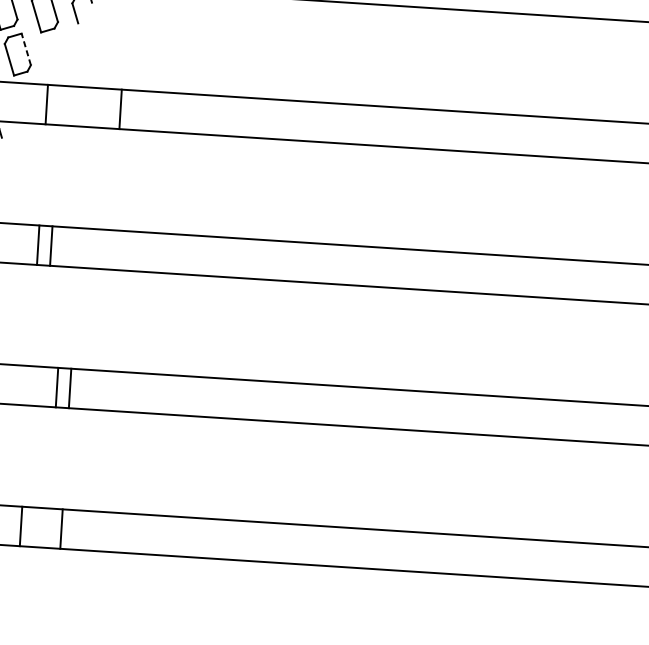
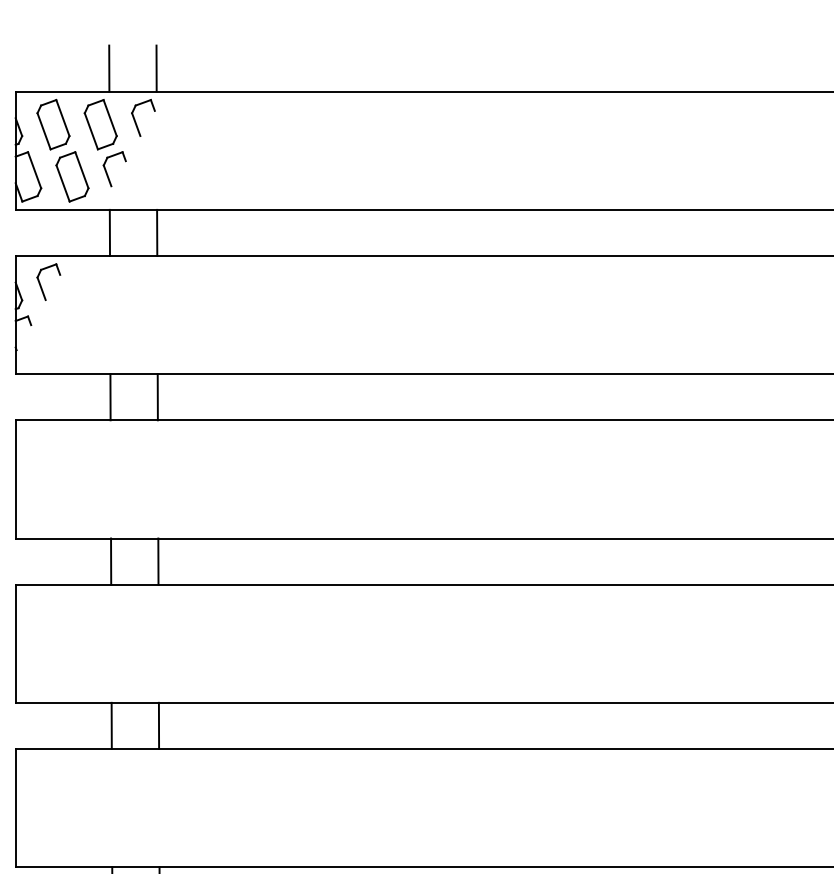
line: (25, 48) -> (81, 169), dashed -> solid
part: (48, 52) -> (107, 172), added
line: (120, 109) -> (157, 232), moved
line: (51, 246) -> (157, 397), moved
line: (57, 387) -> (111, 561), moved

